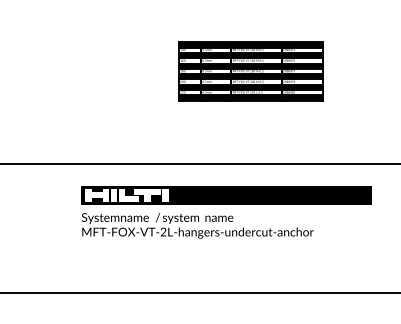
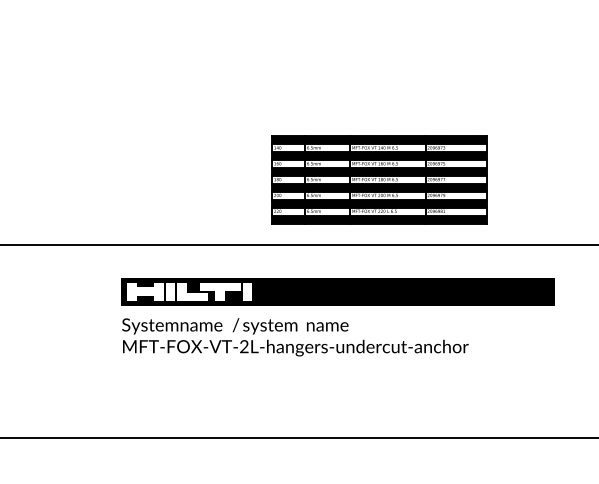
part: (250, 71) -> (378, 180), moved

